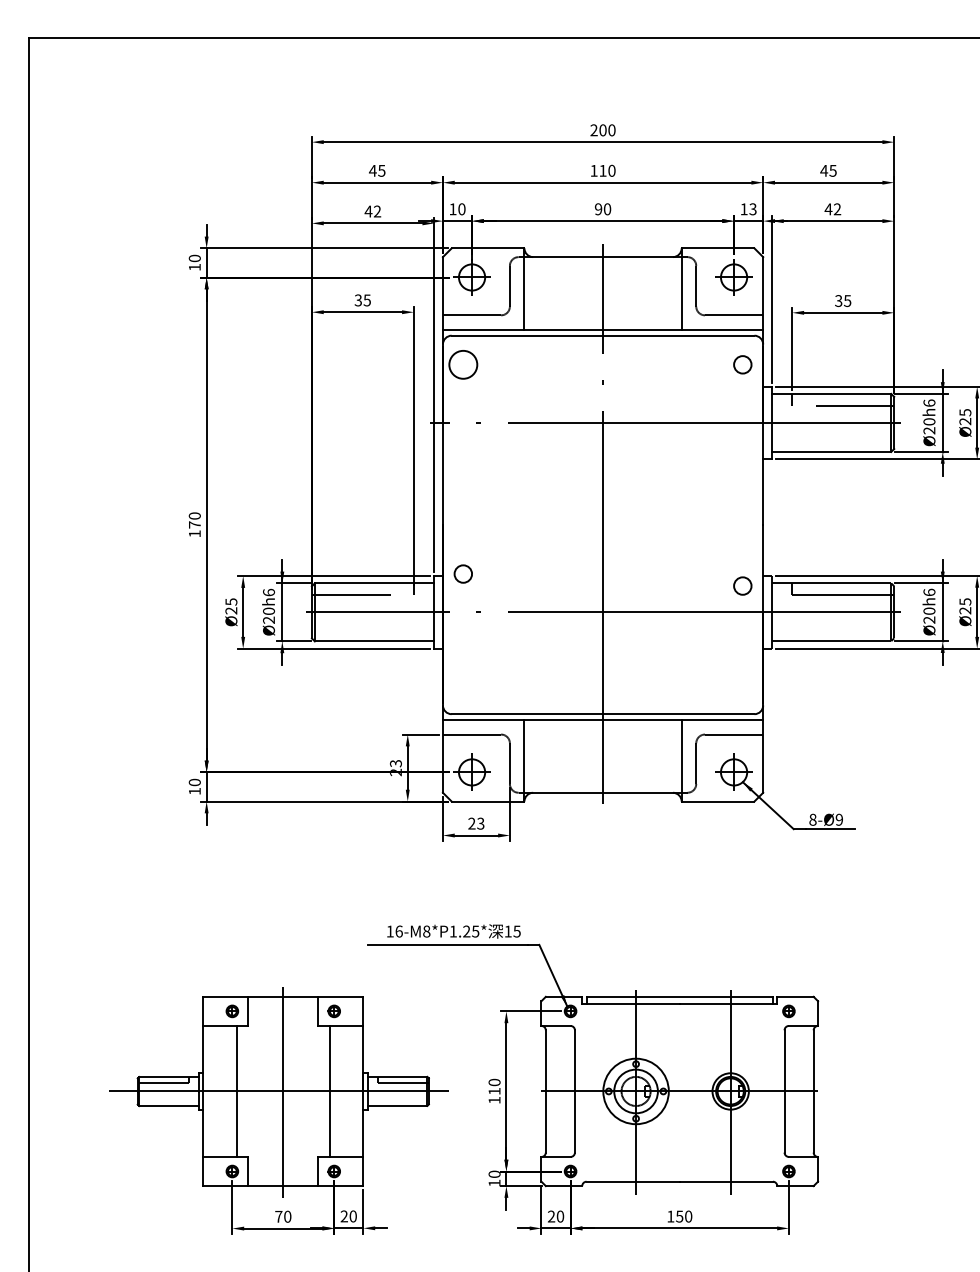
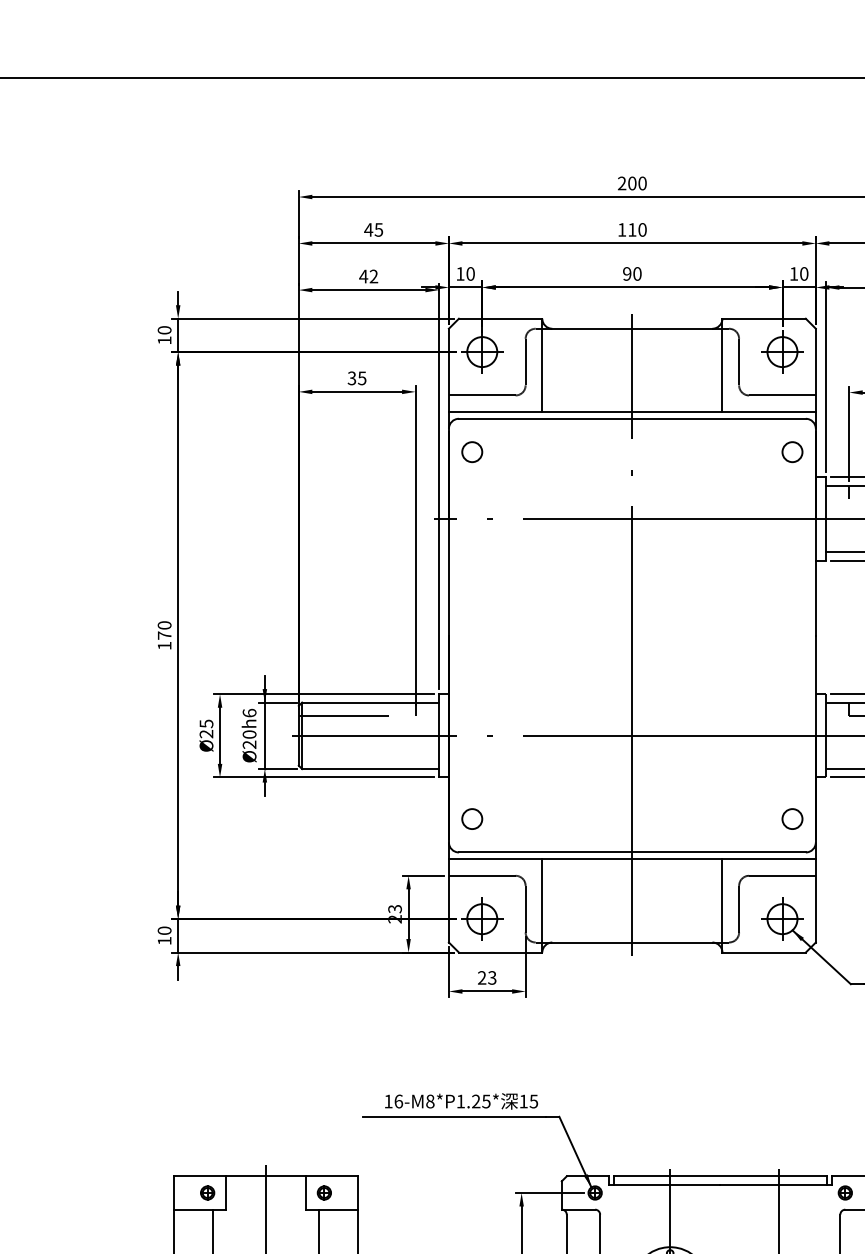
text: (752, 209) -> (803, 274), 13 -> 10
circle: (463, 364) -> (472, 451), size x0.62
circle: (462, 573) -> (471, 818), moved
circle: (742, 585) -> (792, 818), moved

